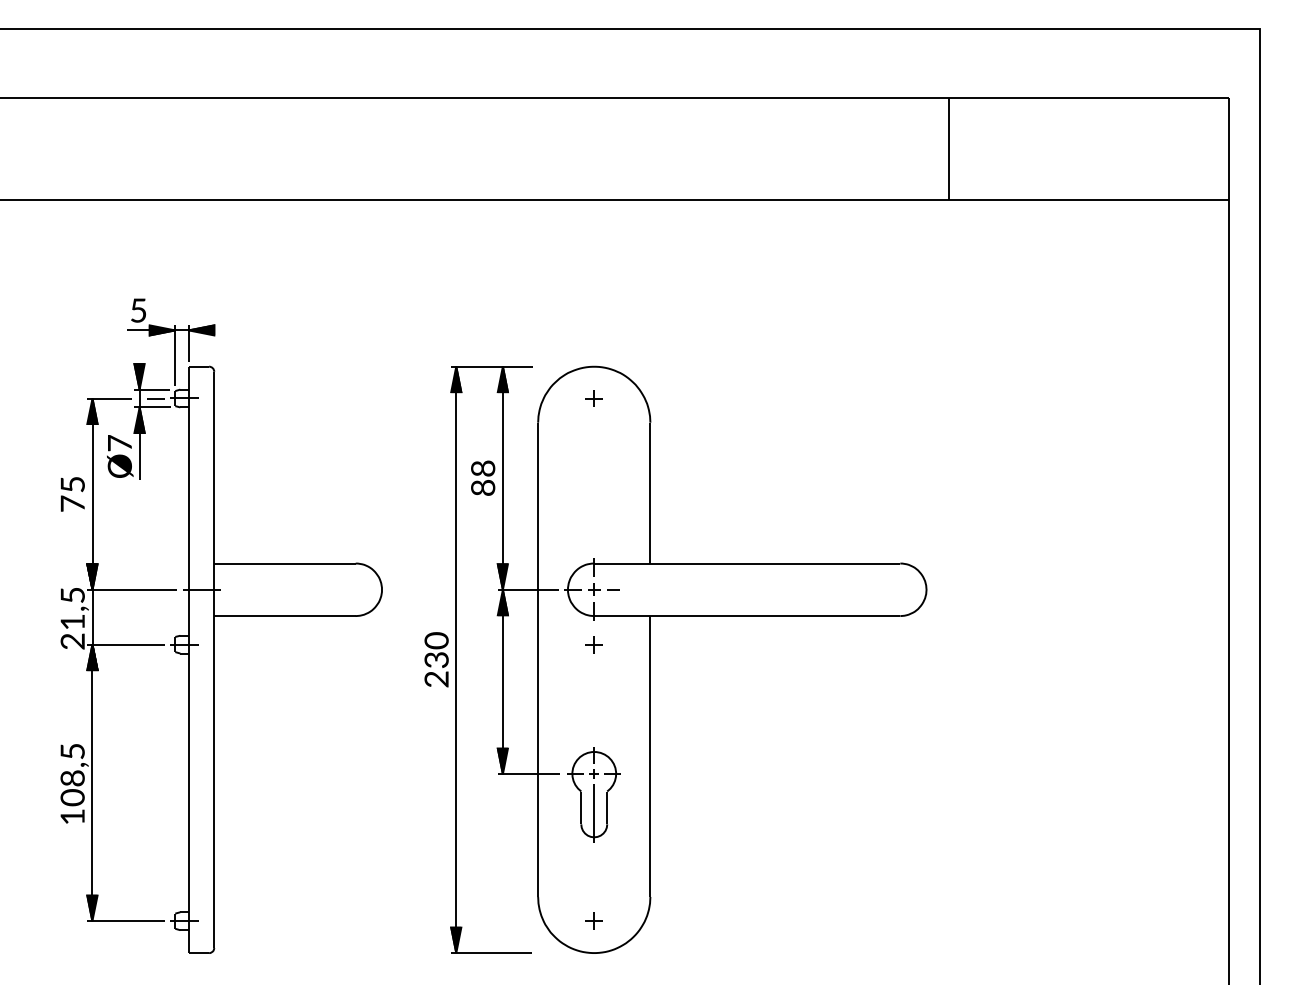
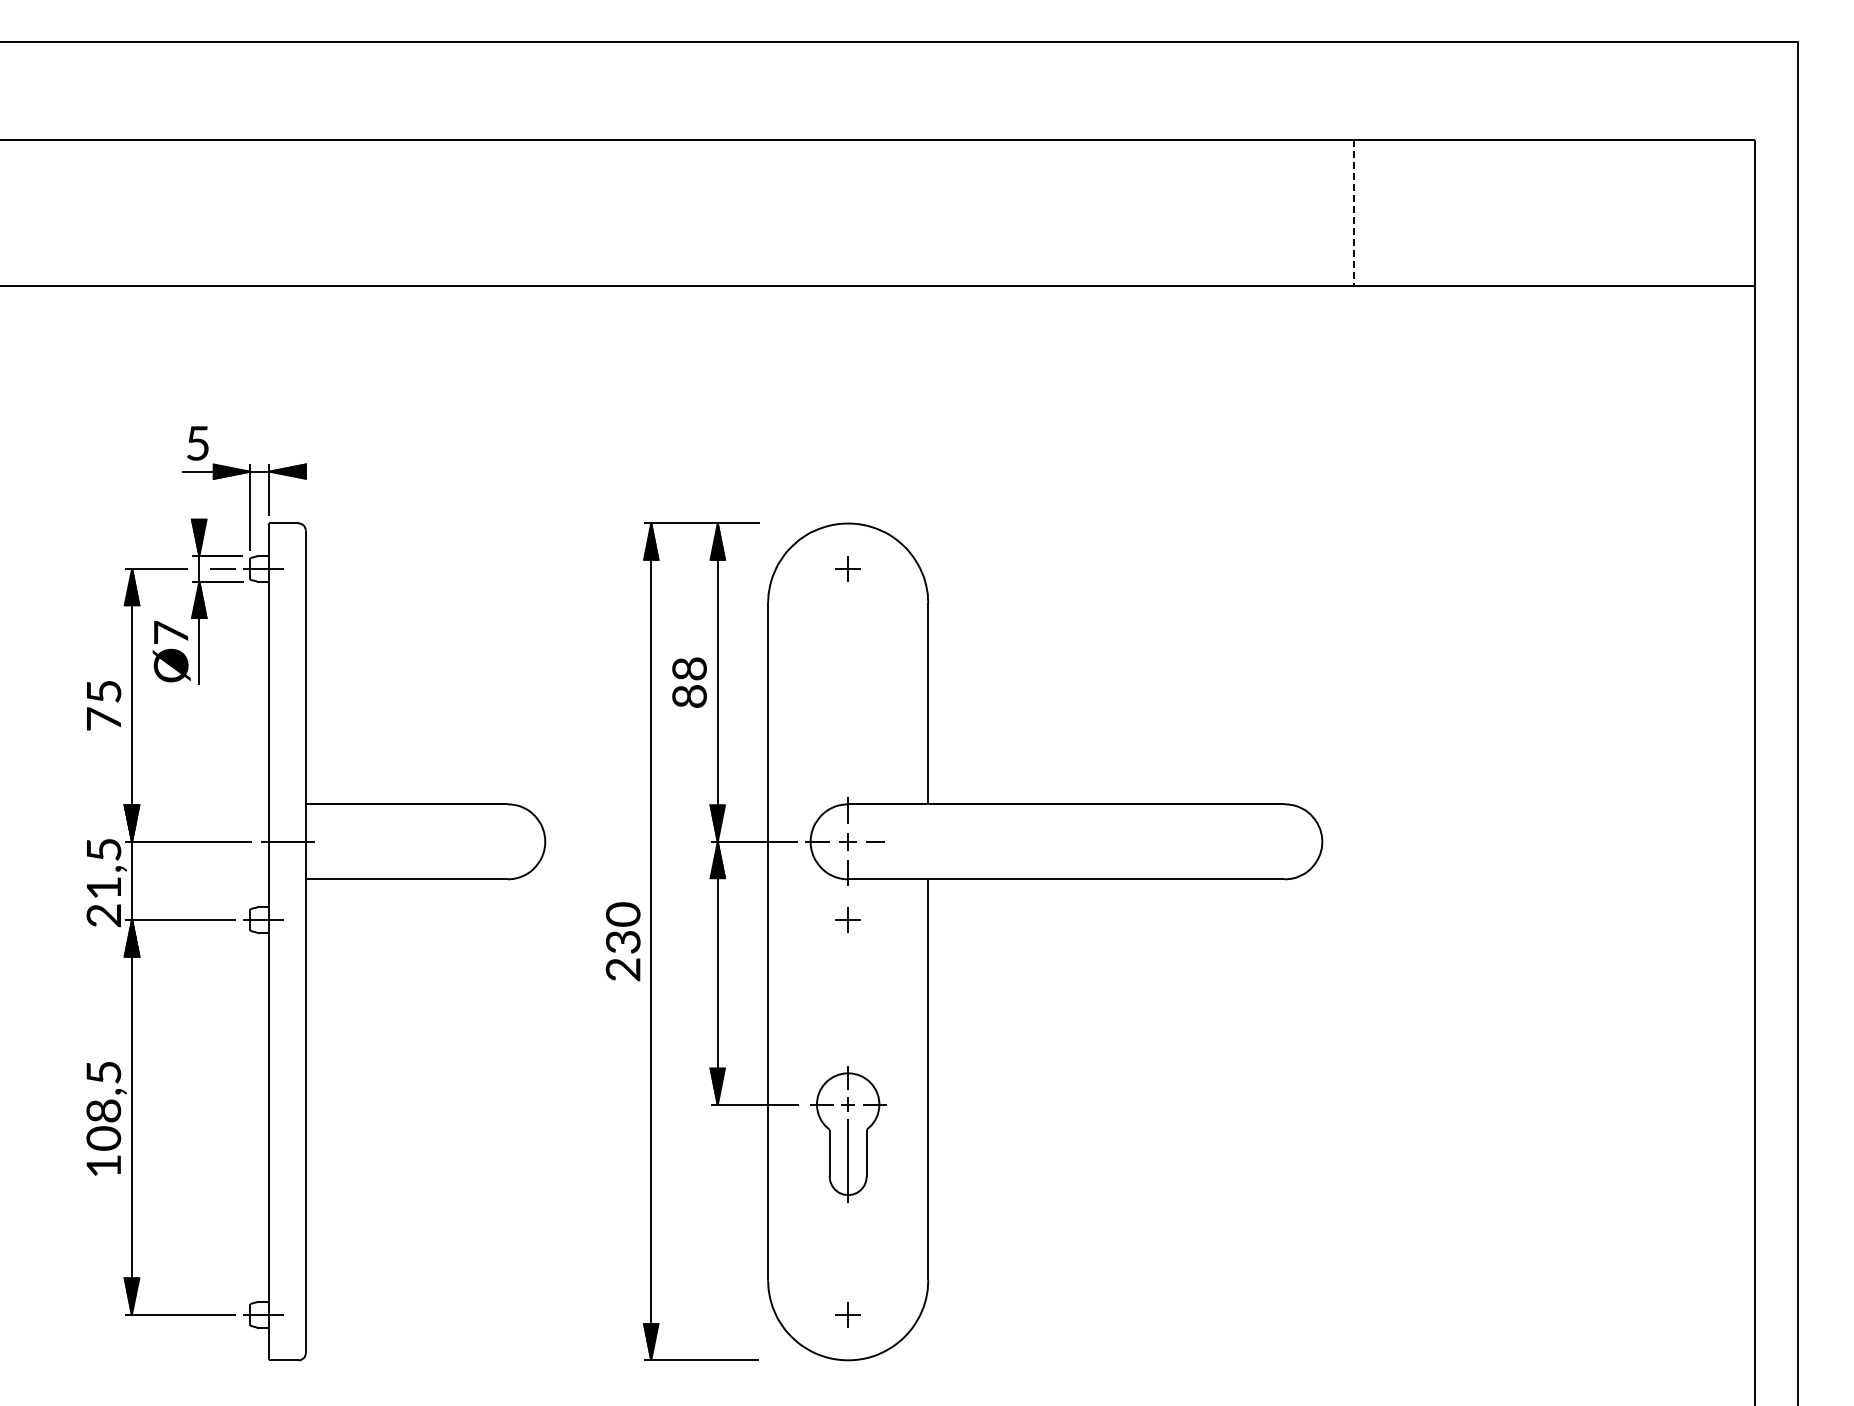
line: (949, 148) -> (1354, 212), solid -> dashed

